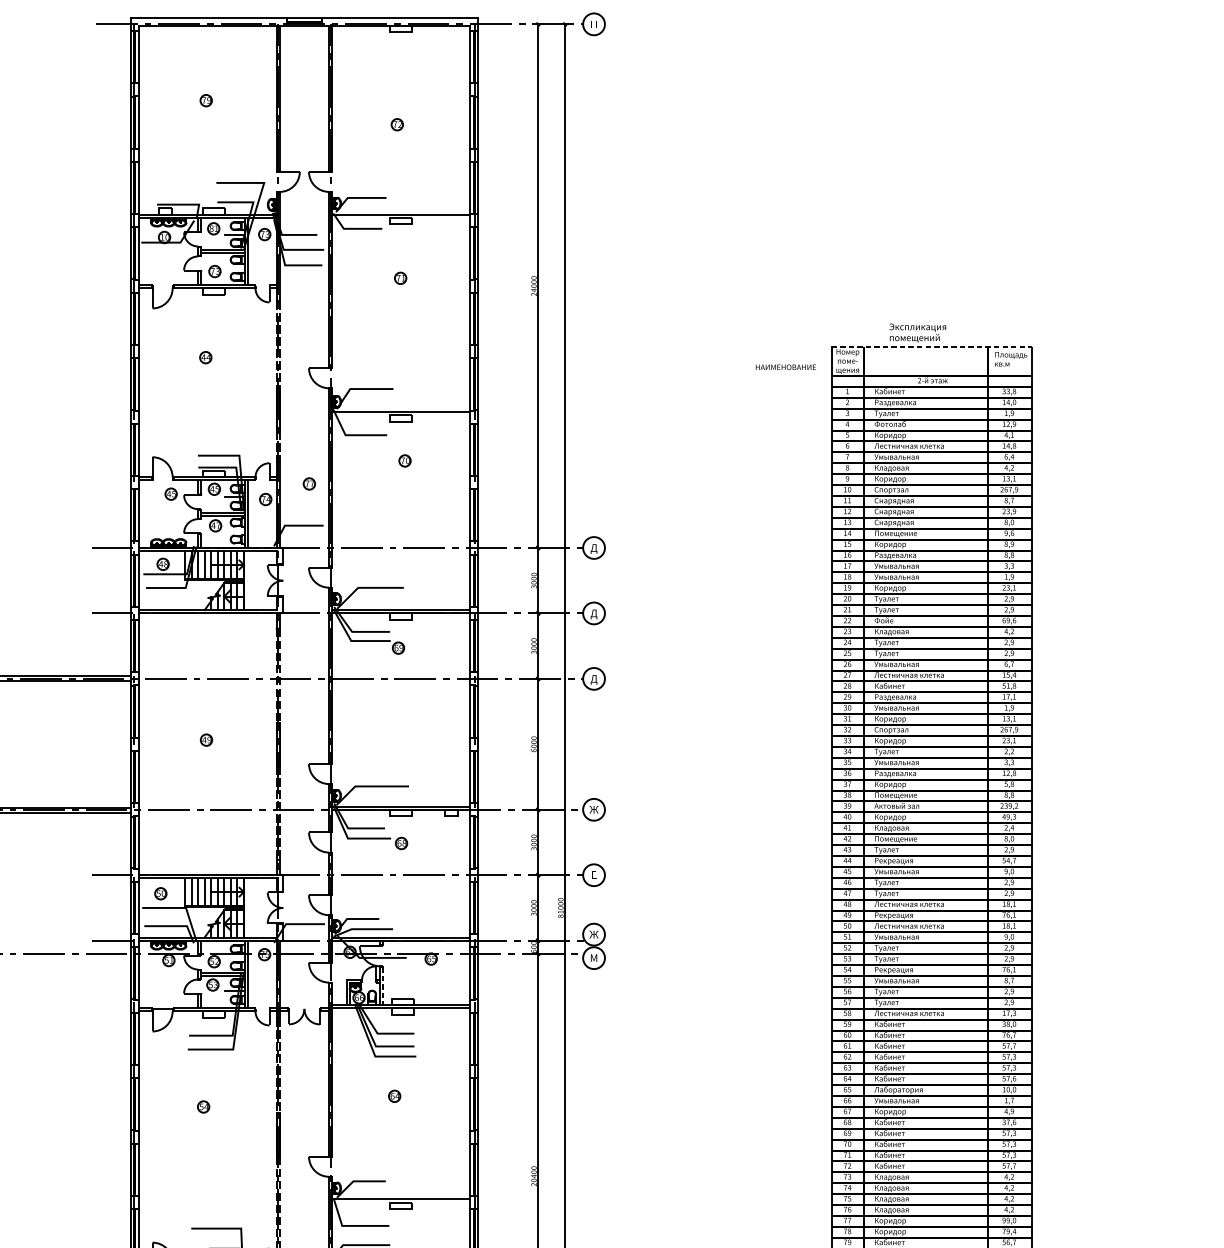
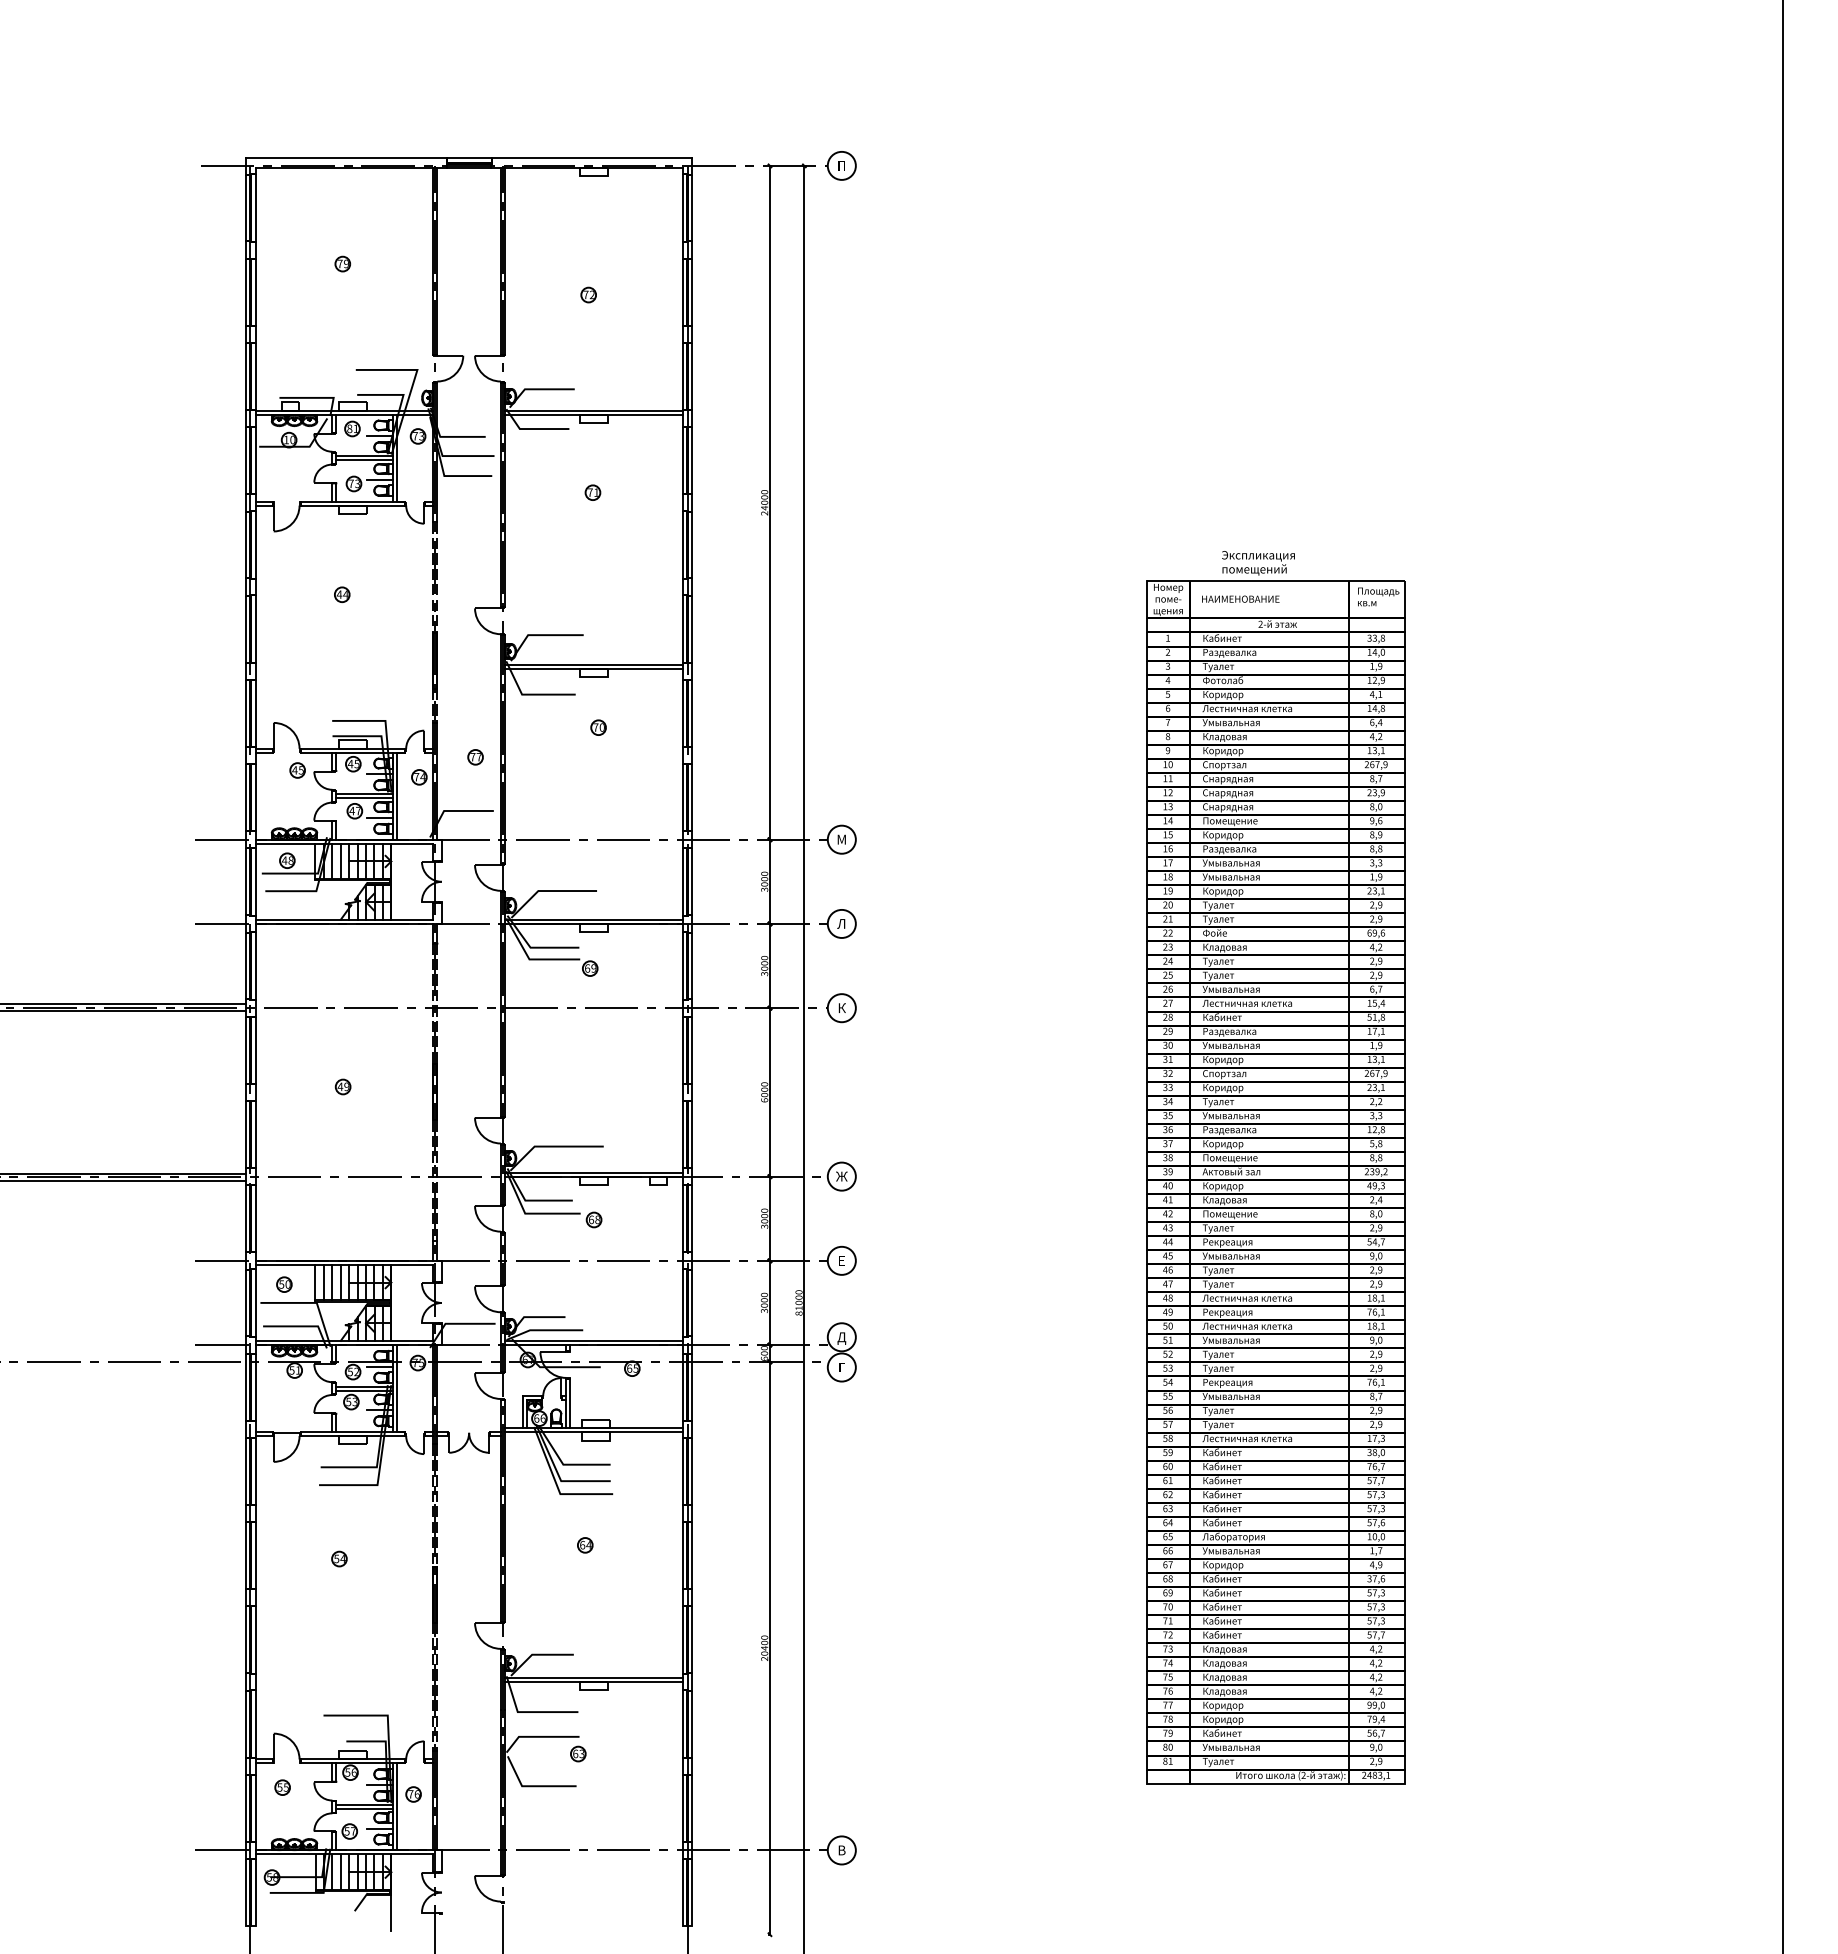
line: (401, 217) -> (593, 414), added
line: (235, 268) -> (380, 479), added
line: (931, 347) -> (1276, 581), dashed -> solid
text: (785, 366) -> (1240, 598), moved
line: (401, 414) -> (593, 668), added
line: (235, 530) -> (380, 817), added
text: (593, 548) -> (841, 840), Д -> М
text: (593, 614) -> (841, 925), Д -> Л
text: (593, 679) -> (841, 1009), Д -> К
text: (593, 935) -> (841, 1338), Ж -> Д
line: (235, 957) -> (380, 1366), added
text: (593, 958) -> (841, 1367), М -> Г
line: (383, 986) -> (570, 1403), dashed -> solid
line: (401, 1202) -> (593, 1682), added

